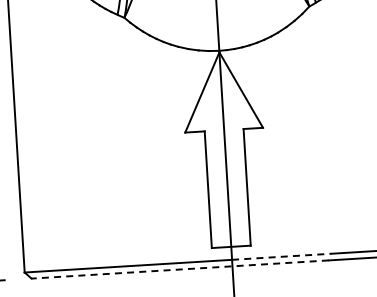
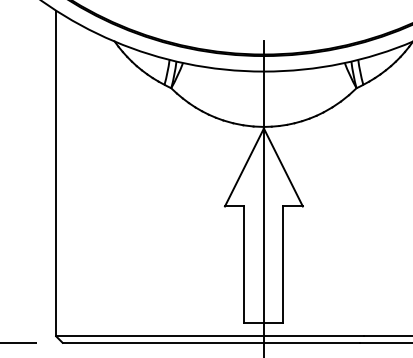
line: (281, 256) -> (313, 336), dashed -> solid
line: (180, 269) -> (211, 342), dashed -> solid

